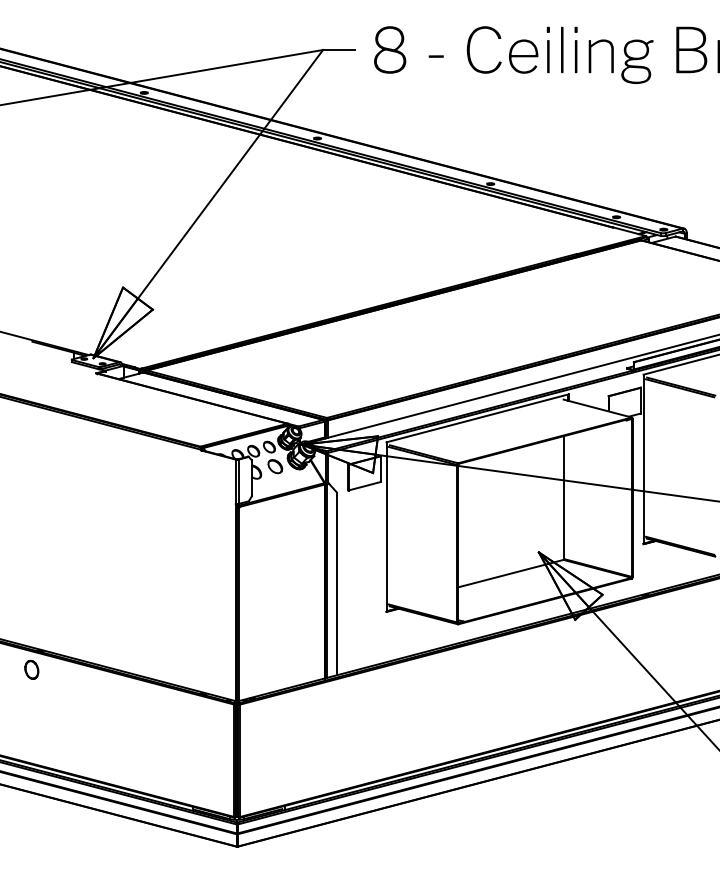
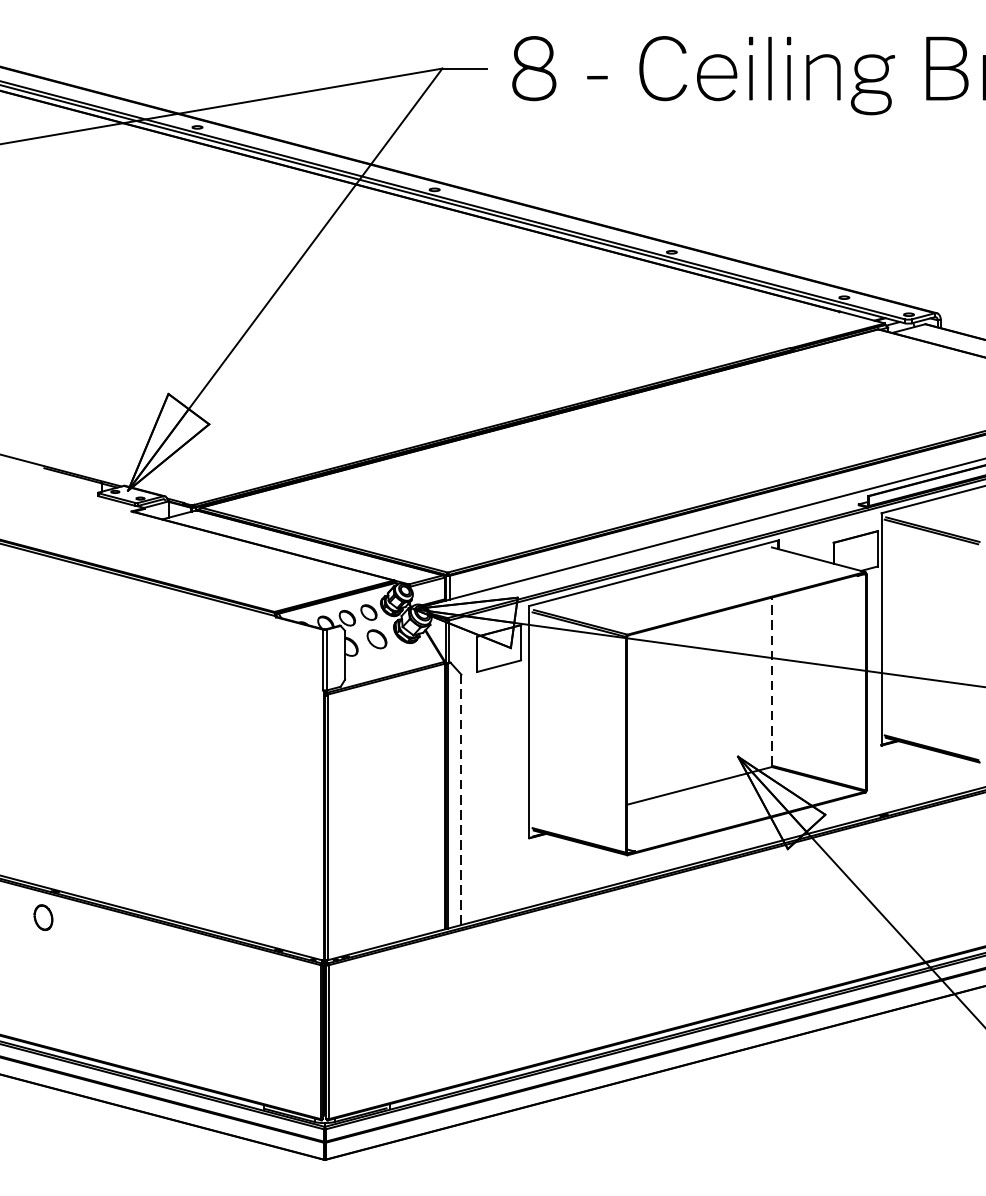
line: (563, 497) -> (771, 681), solid -> dashed
line: (336, 583) -> (460, 799), solid -> dashed

